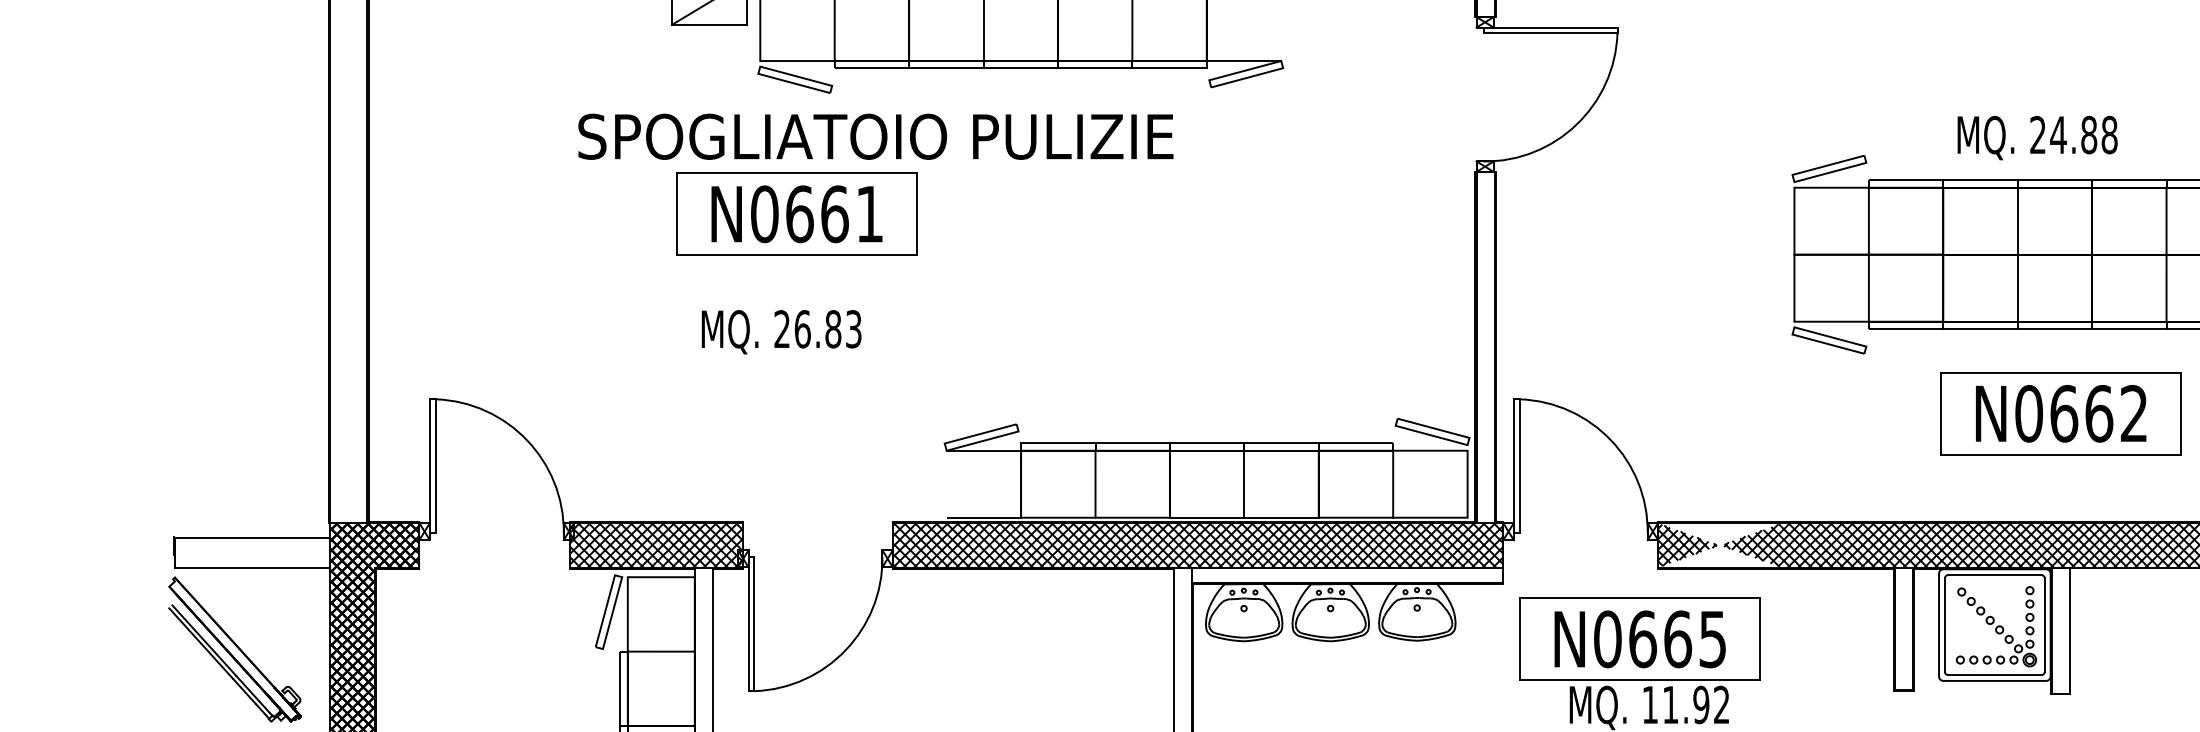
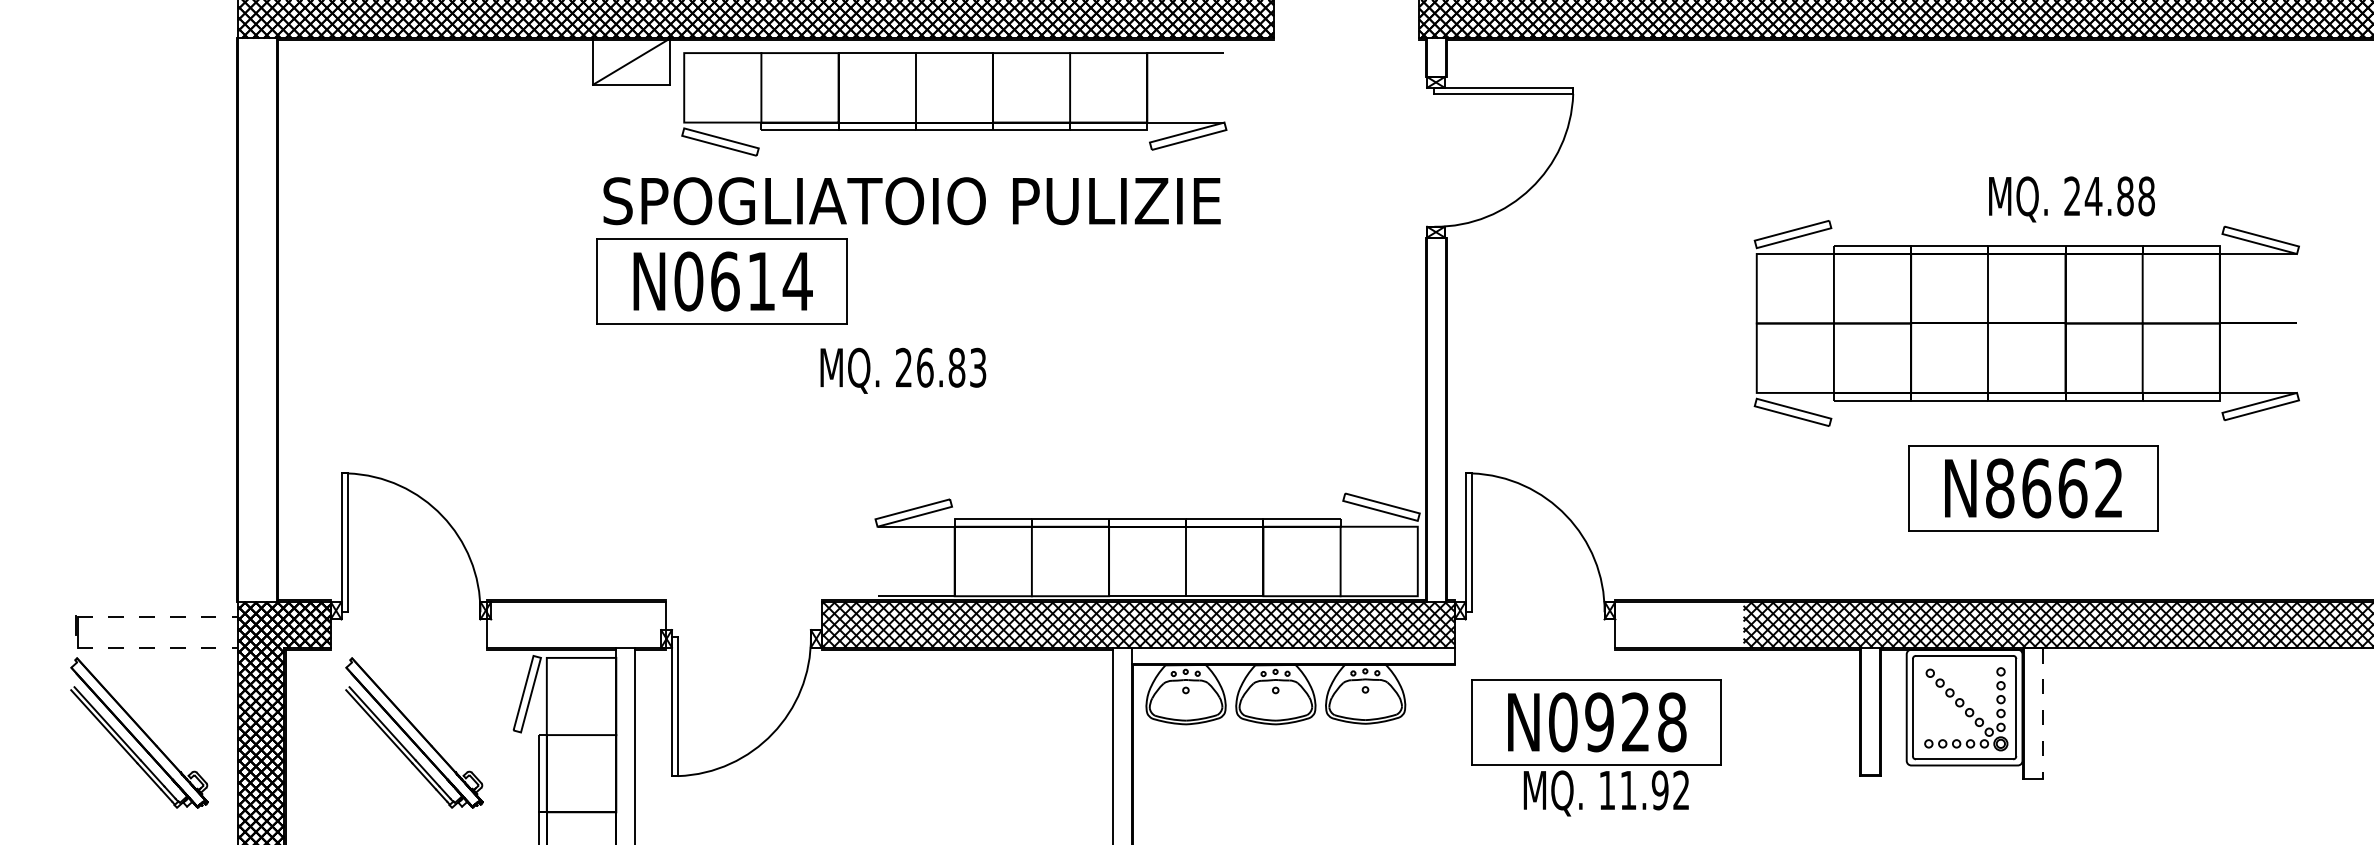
text: (875, 137) -> (911, 201), moved
text: (2037, 138) -> (2071, 199), moved
text: (852, 214) -> (779, 281), N0661 -> N0614
text: (781, 331) -> (903, 370), moved
text: (2028, 413) -> (1999, 488), N0662 -> N8662
line: (253, 538) -> (158, 617), solid -> dashed
hatch: (655, 544) -> (575, 624), removed
hatch: (1719, 544) -> (1679, 624), removed
line: (253, 568) -> (158, 648), solid -> dashed
line: (2069, 630) -> (2042, 713), solid -> dashed
text: (1677, 639) -> (1635, 722), N0665 -> N0928
part: (500, 649) -> (414, 732), added

